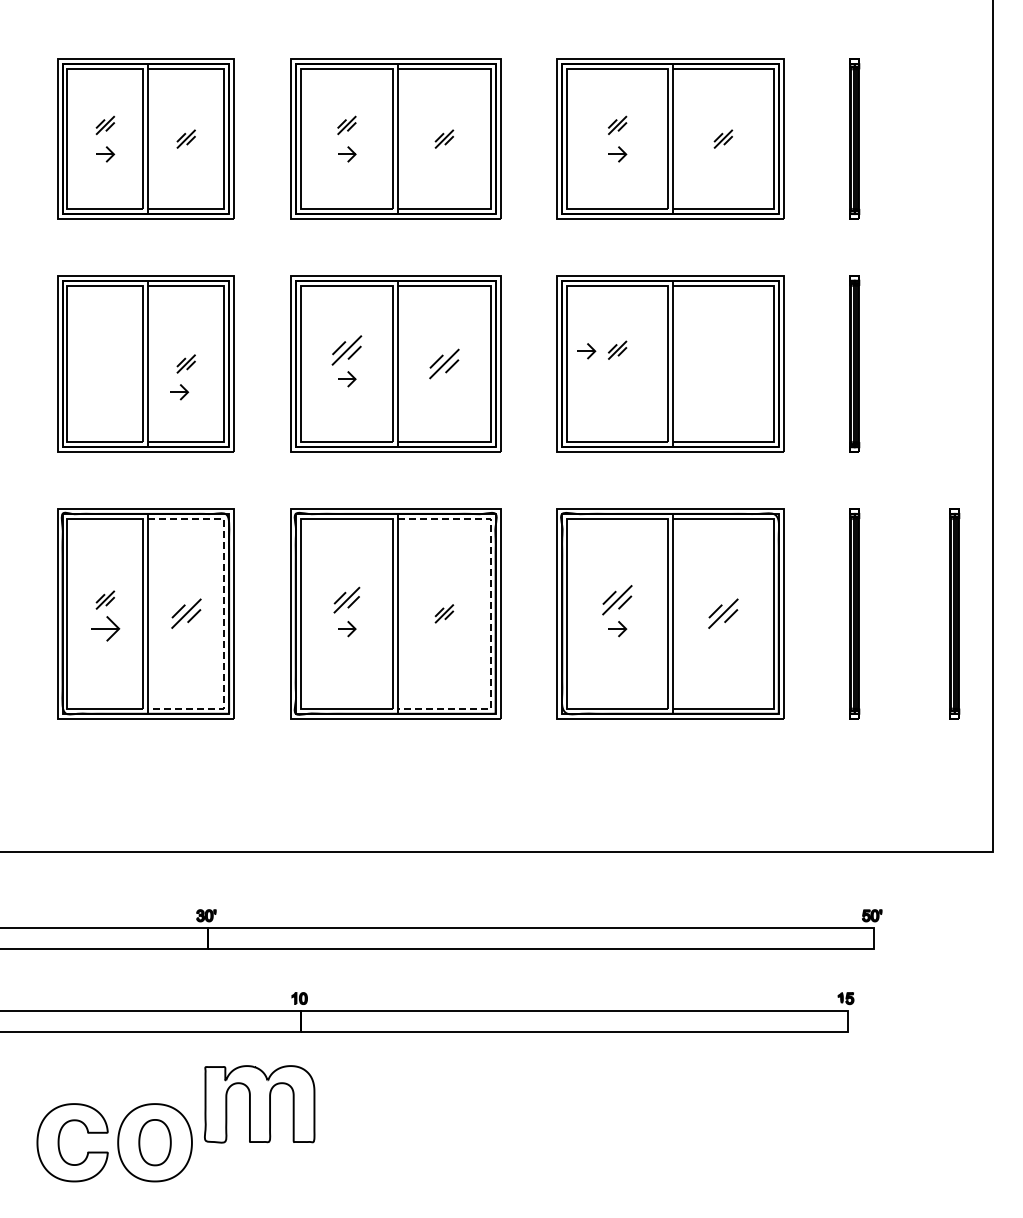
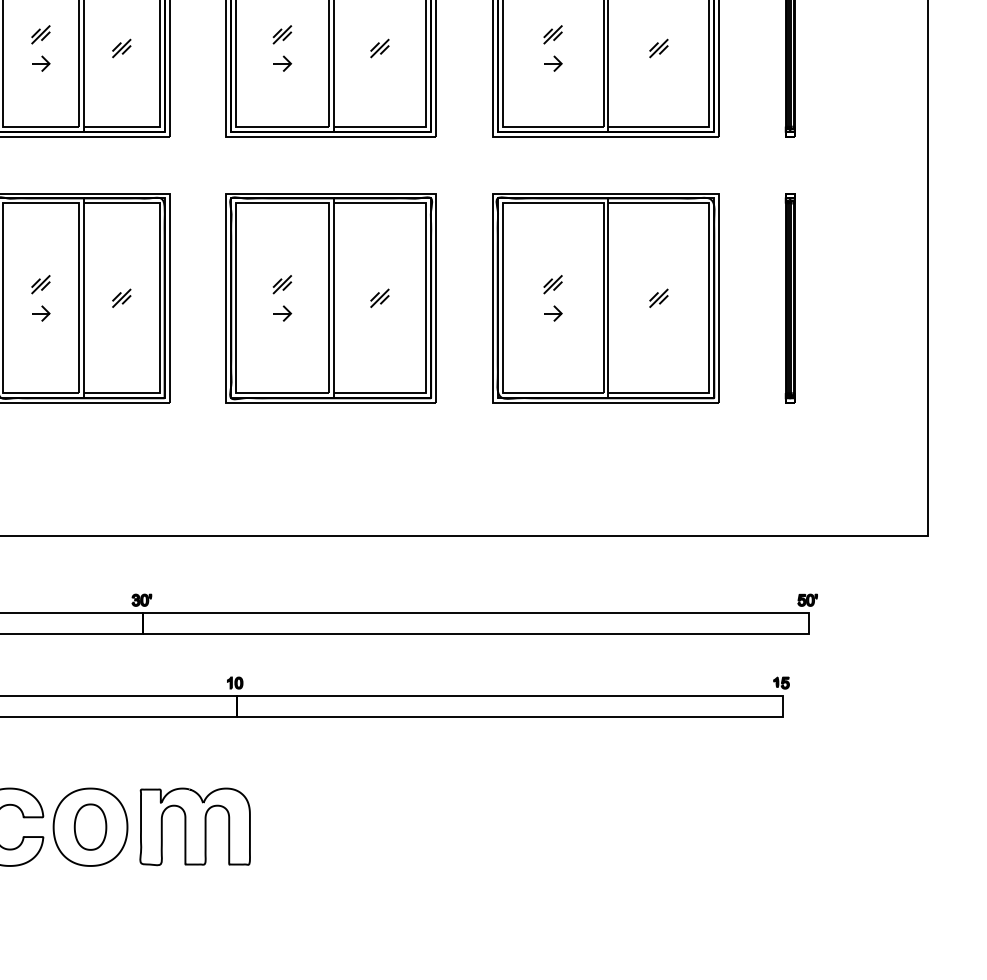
part: (105, 349) -> (40, 34), added
part: (346, 349) -> (281, 34), size x0.62
part: (586, 351) -> (552, 64), moved
part: (444, 363) -> (379, 48), size x0.62
part: (723, 363) -> (658, 48), added
part: (179, 392) -> (40, 64), moved
part: (346, 599) -> (281, 284), size x0.71
part: (617, 599) -> (552, 284), size x0.62
part: (185, 613) -> (120, 298), size x0.62
part: (723, 613) -> (658, 298), size x0.62
part: (954, 613) -> (889, 298), removed
line: (224, 614) -> (159, 299), dashed -> solid
line: (490, 614) -> (425, 299), dashed -> solid
part: (105, 629) -> (40, 314), size x0.62
part: (259, 1104) -> (194, 827), moved

